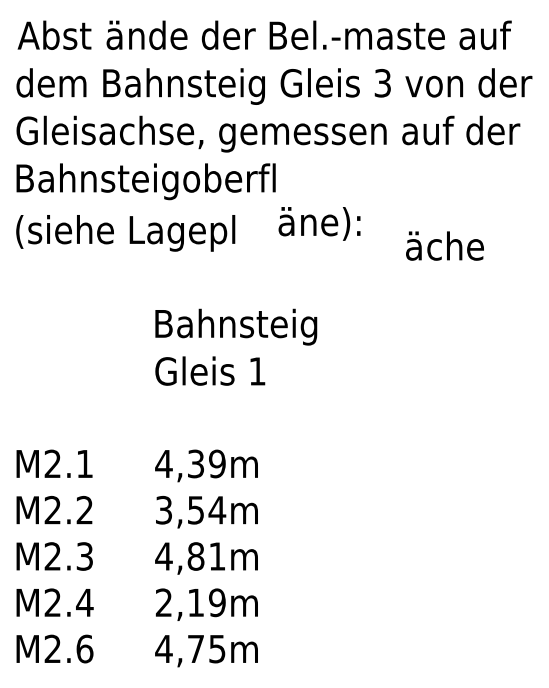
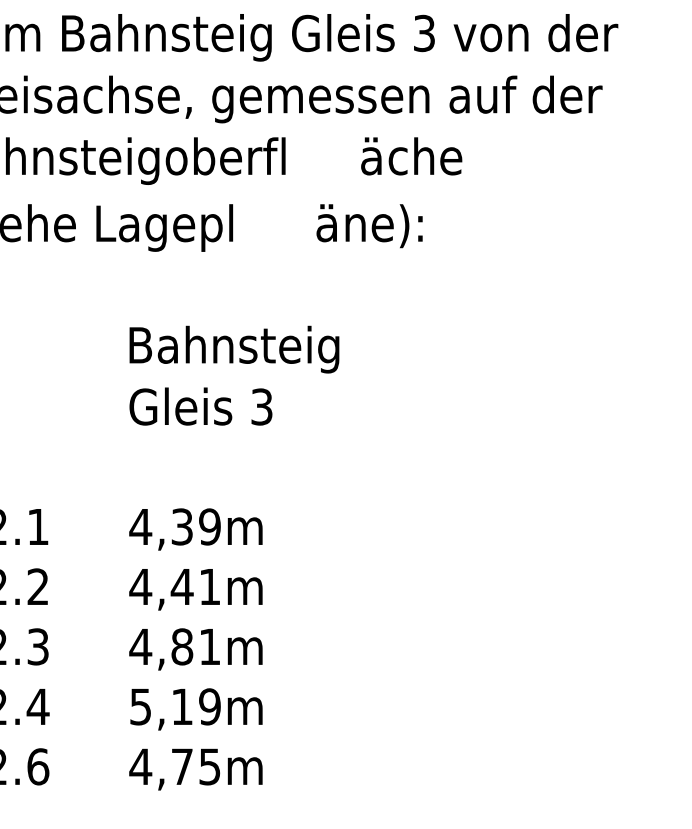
text: (319, 223) -> (369, 225), moved
text: (444, 245) -> (411, 155), moved
text: (257, 371) -> (261, 407), 1 -> 3
text: (190, 509) -> (175, 585), 3,54m -> 4,41m
text: (163, 602) -> (140, 706), 2,19m -> 5,19m

